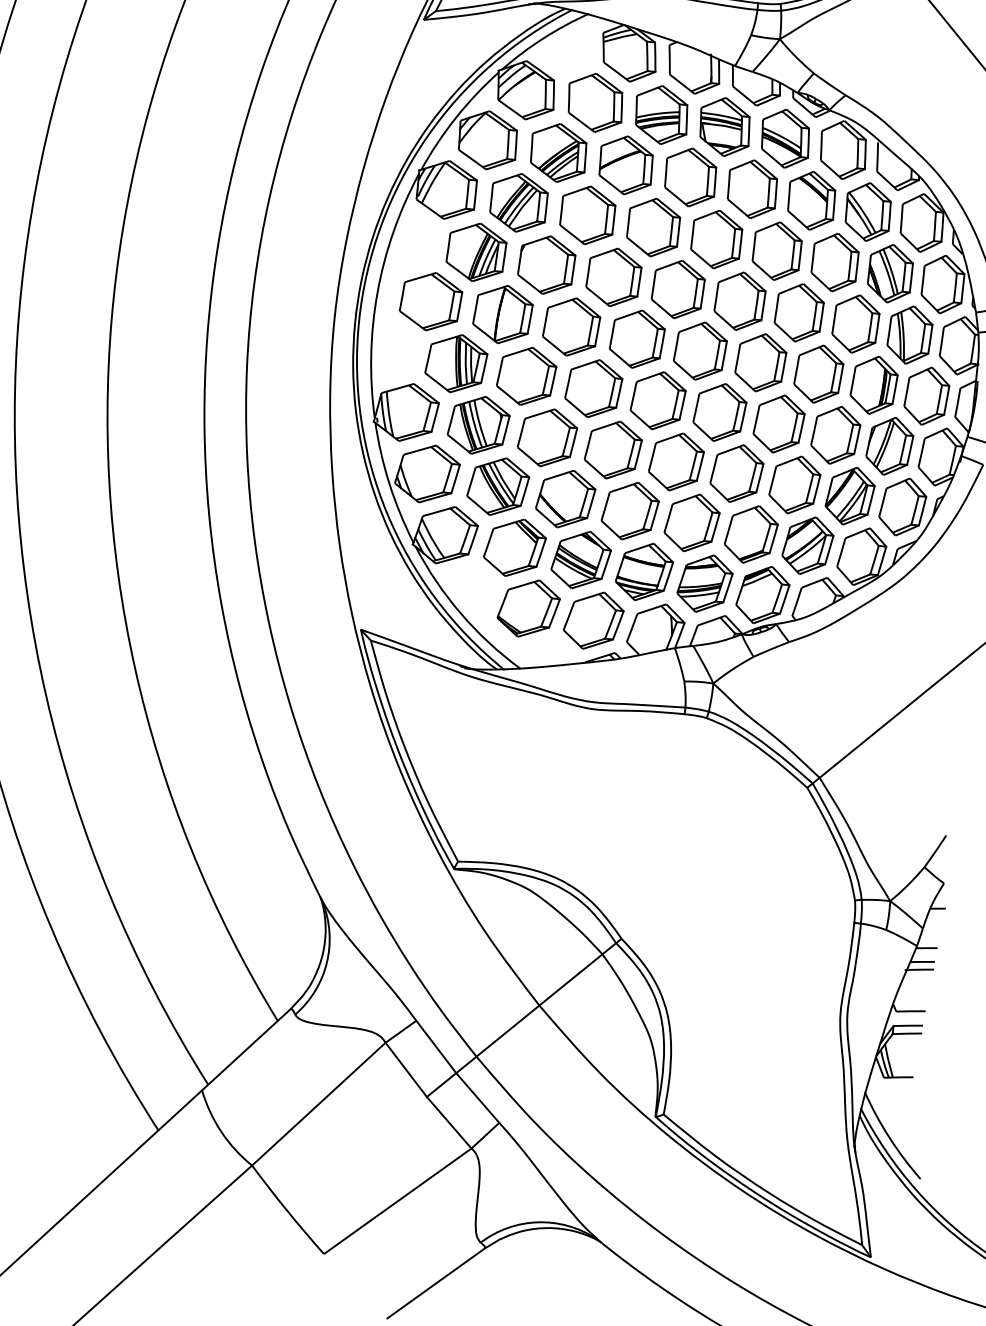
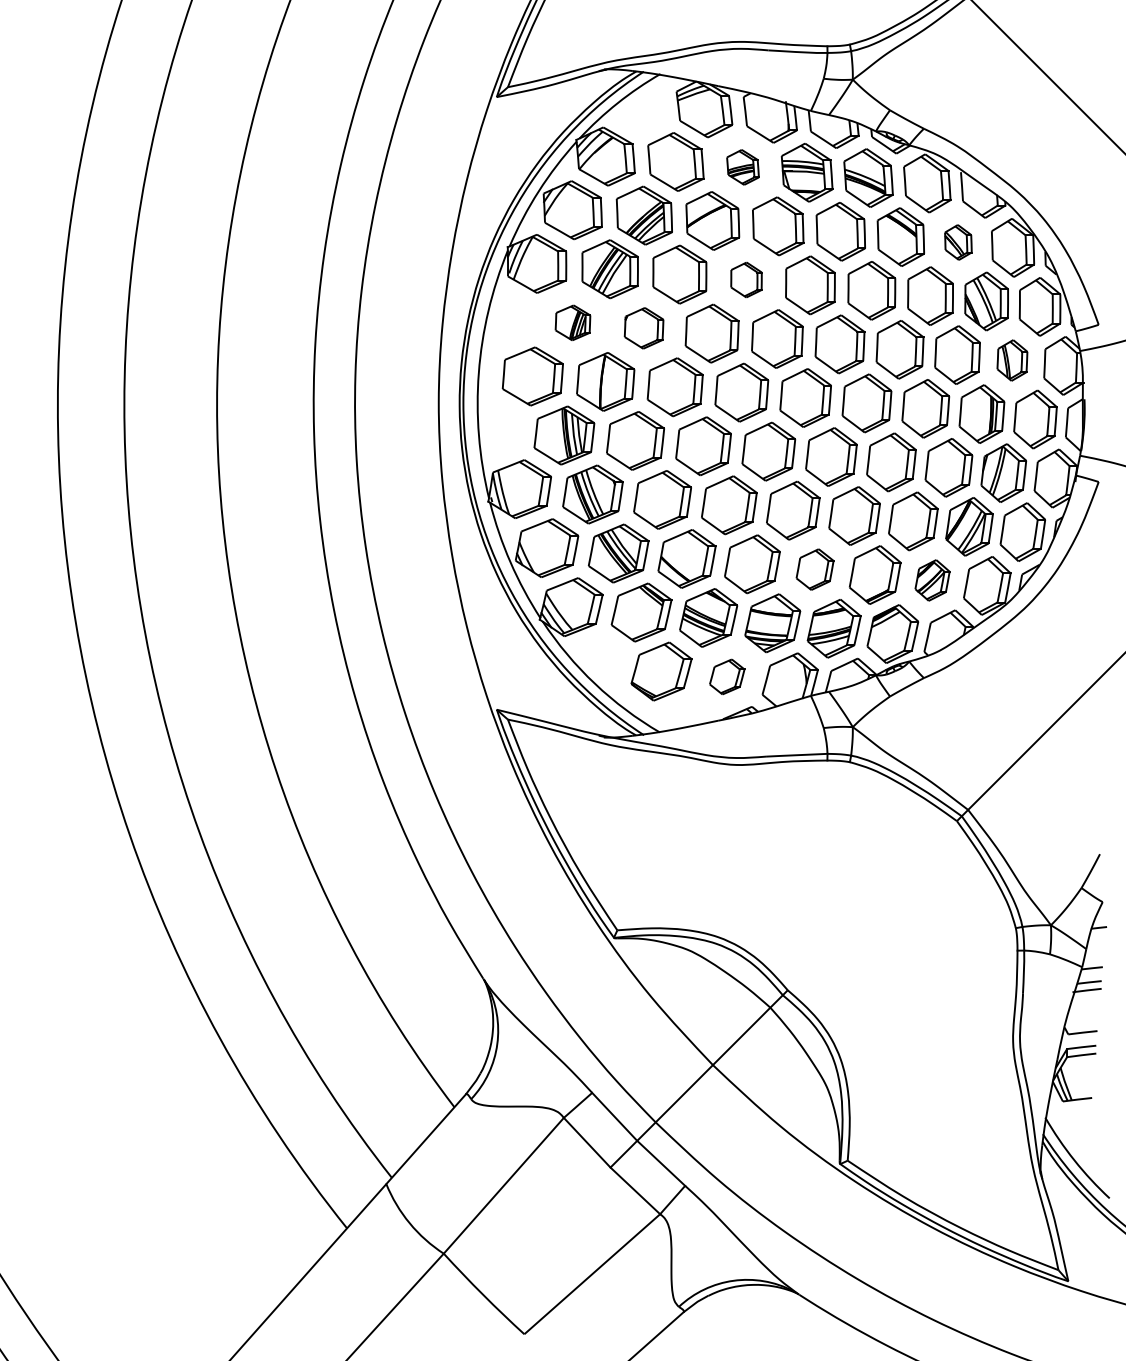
part: (661, 115) -> (742, 167), size x0.6
part: (868, 212) -> (958, 242), size x0.6
part: (653, 227) -> (746, 279), size x0.6
part: (475, 251) -> (572, 322), size x0.6
part: (546, 265) -> (643, 328), size x0.7
part: (910, 335) -> (1012, 360), size x0.7
part: (691, 522) -> (814, 569), size x0.7
part: (807, 545) -> (932, 580), size x0.7
part: (592, 620) -> (726, 676), size x0.6

